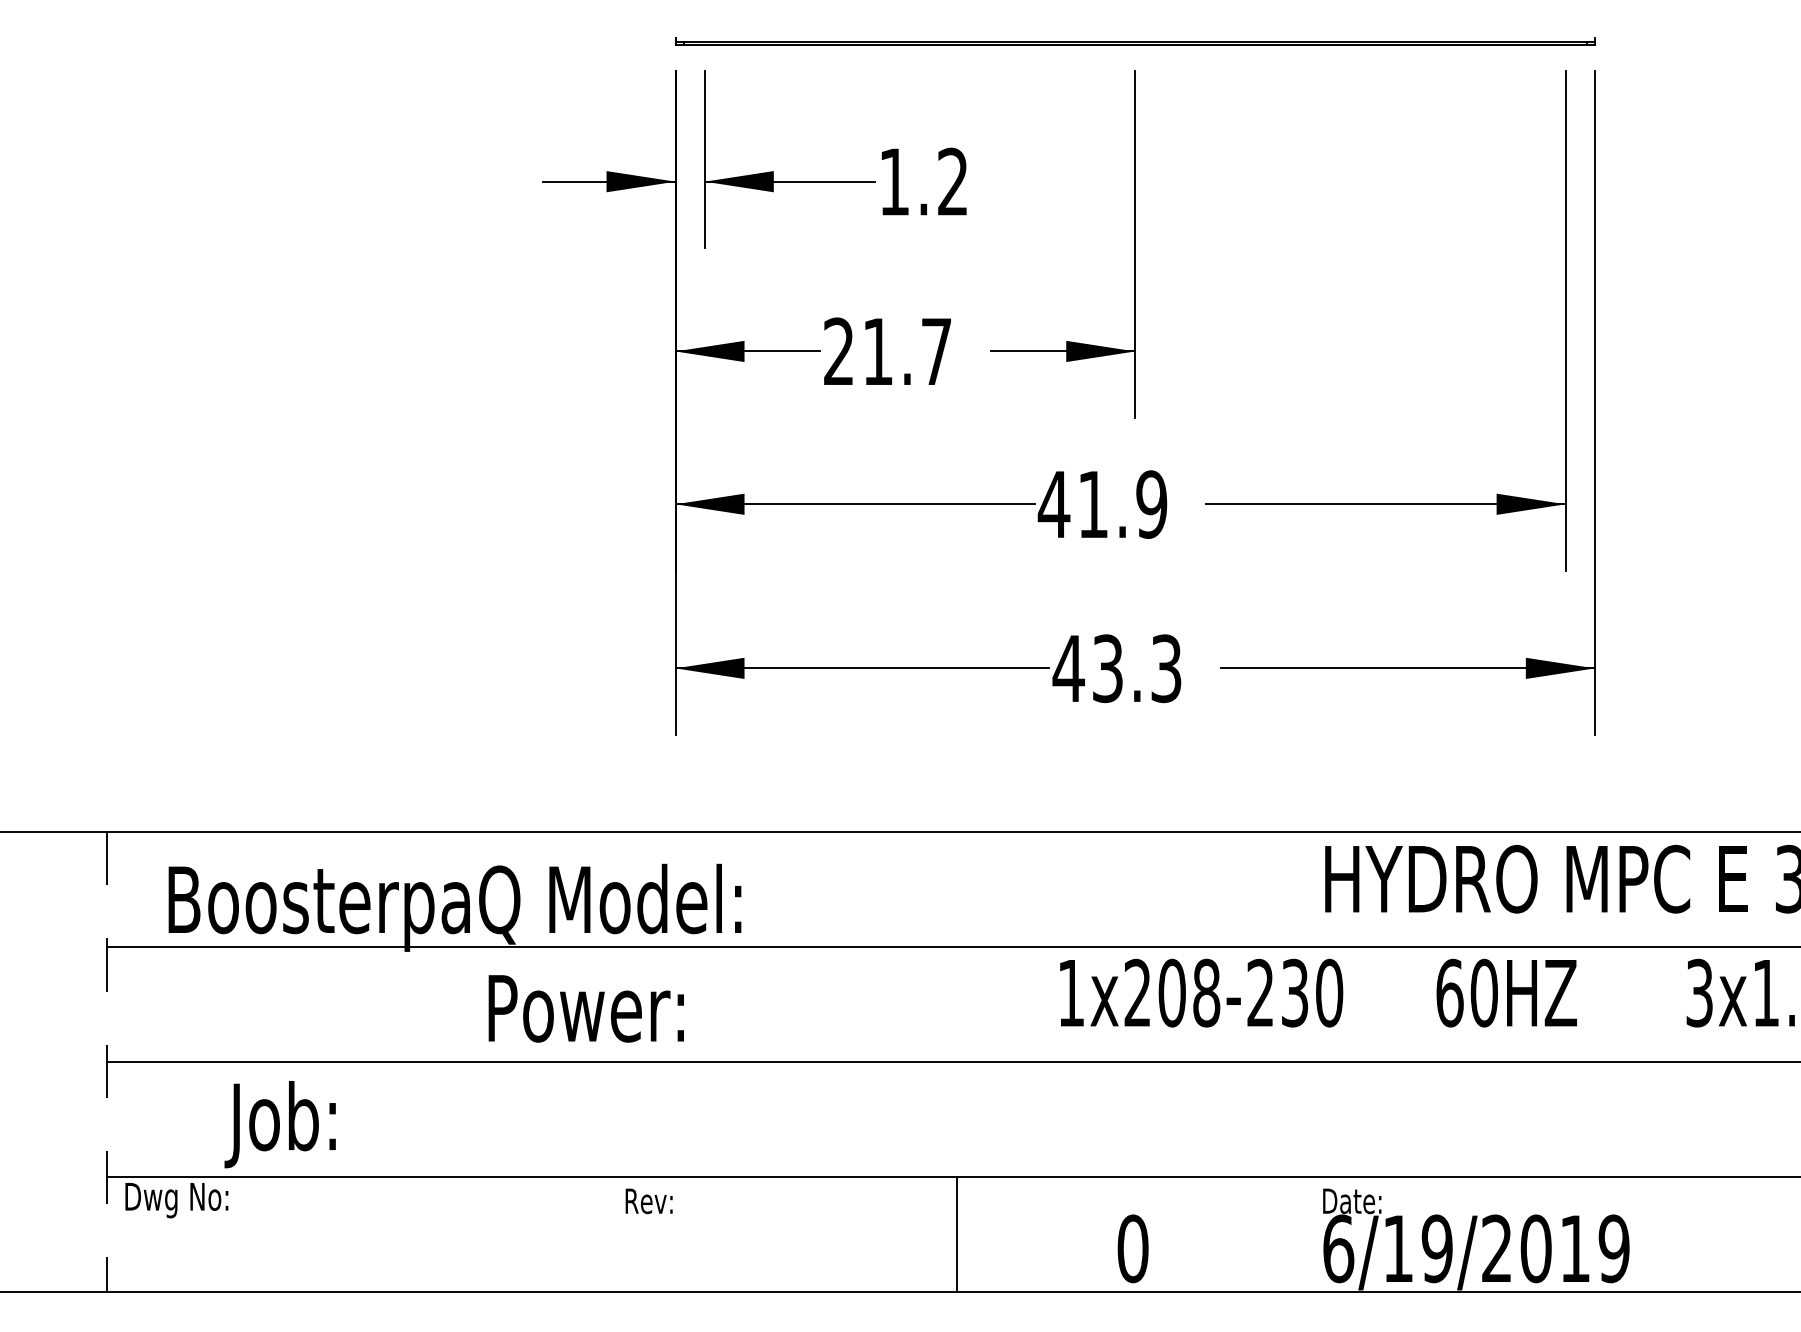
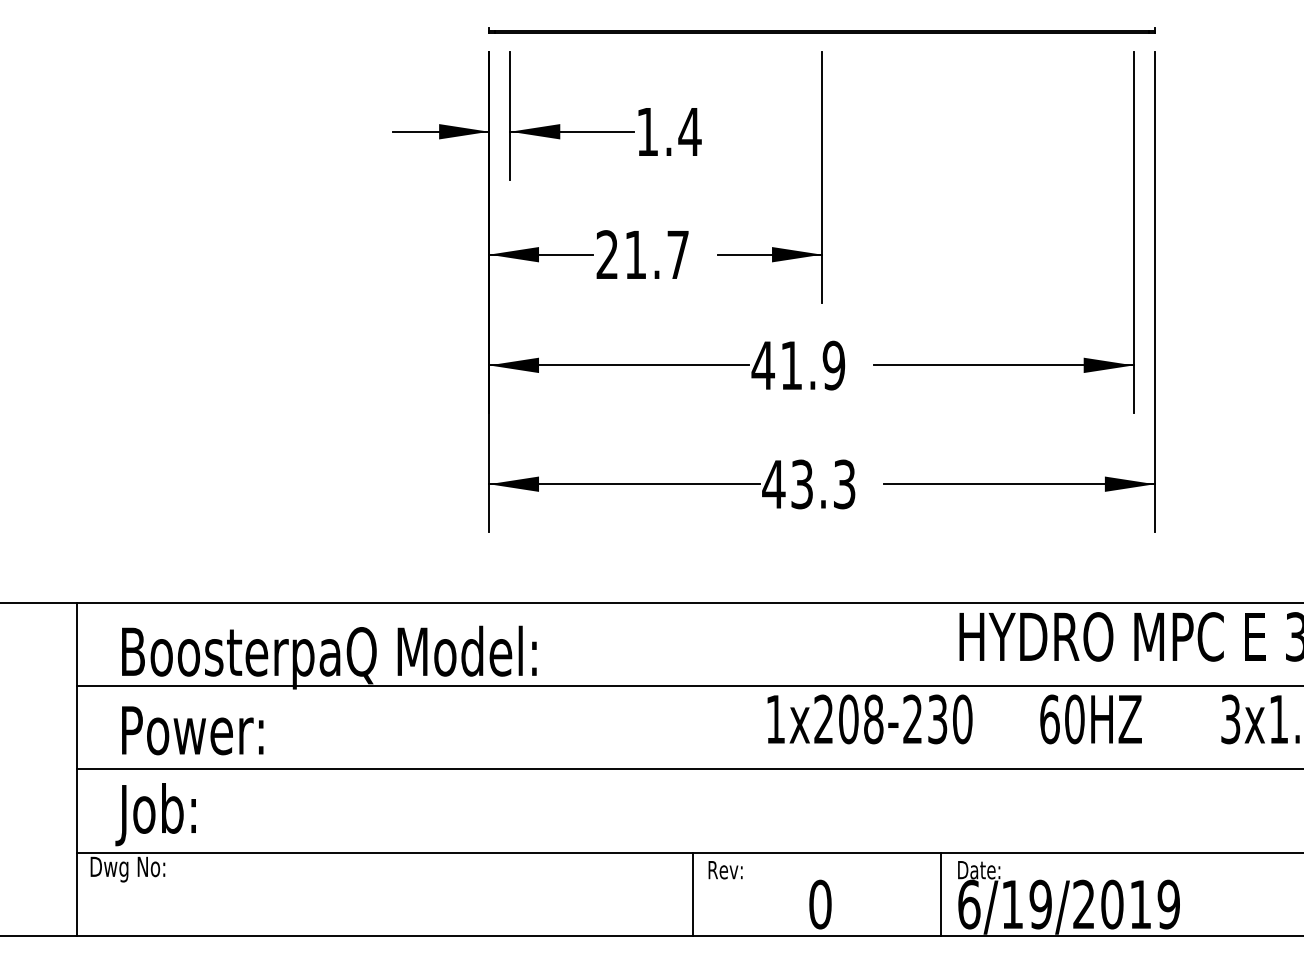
text: (952, 181) -> (689, 131), 1.2 -> 1.4
text: (585, 1008) -> (192, 730), moved
line: (106, 1062) -> (76, 769), dashed -> solid
text: (279, 1124) -> (155, 814), moved
text: (648, 1201) -> (725, 870), moved
line: (1299, 1234) -> (940, 894), added

